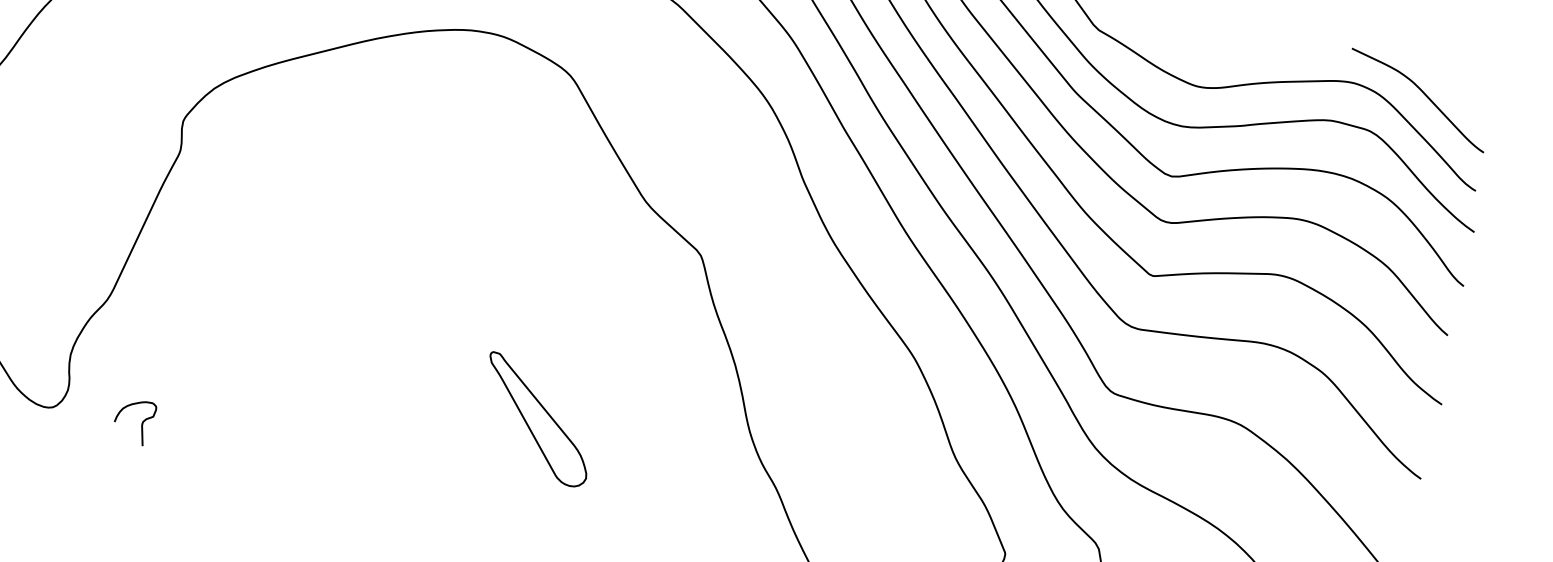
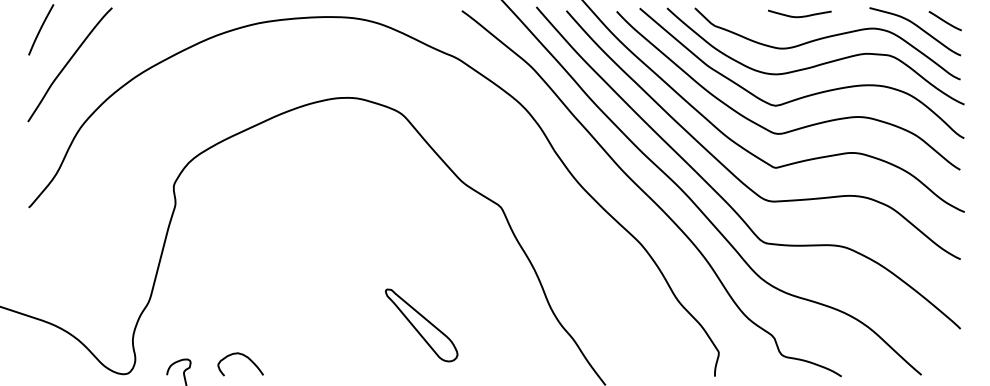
curve: (1237, 40) -> (799, 16), added
line: (1467, 93) -> (944, 21), added
curve: (245, 417) -> (245, 357), added

